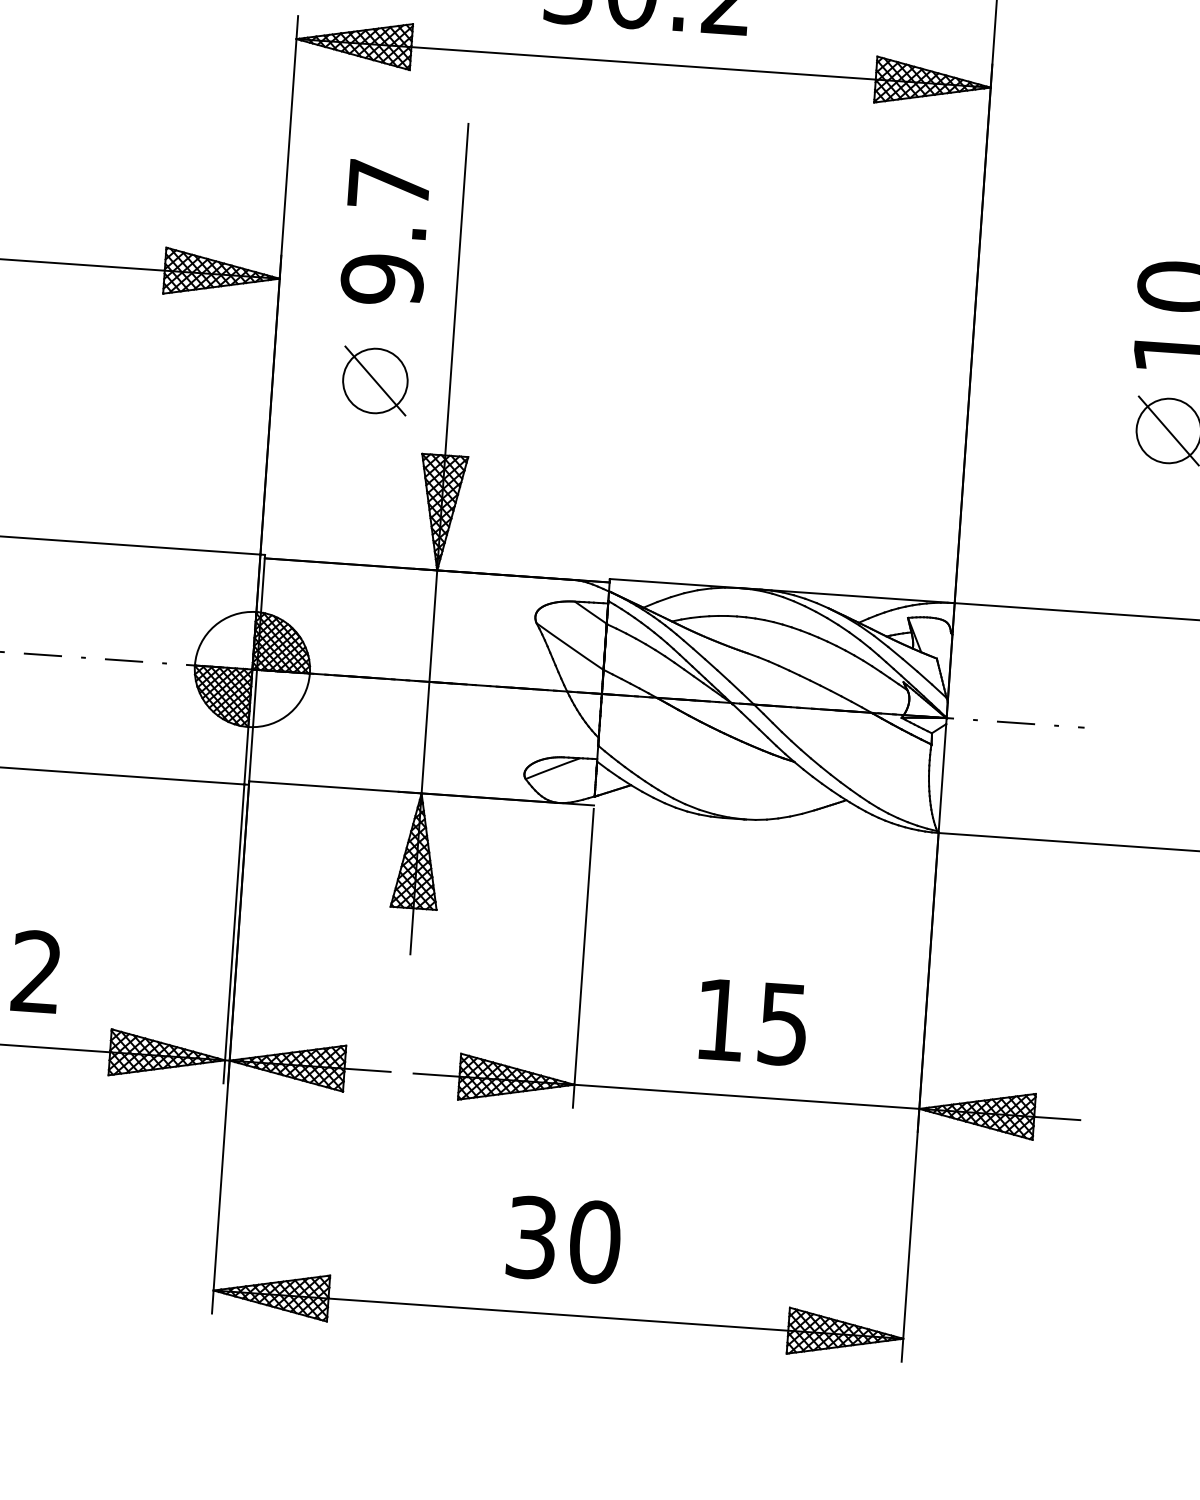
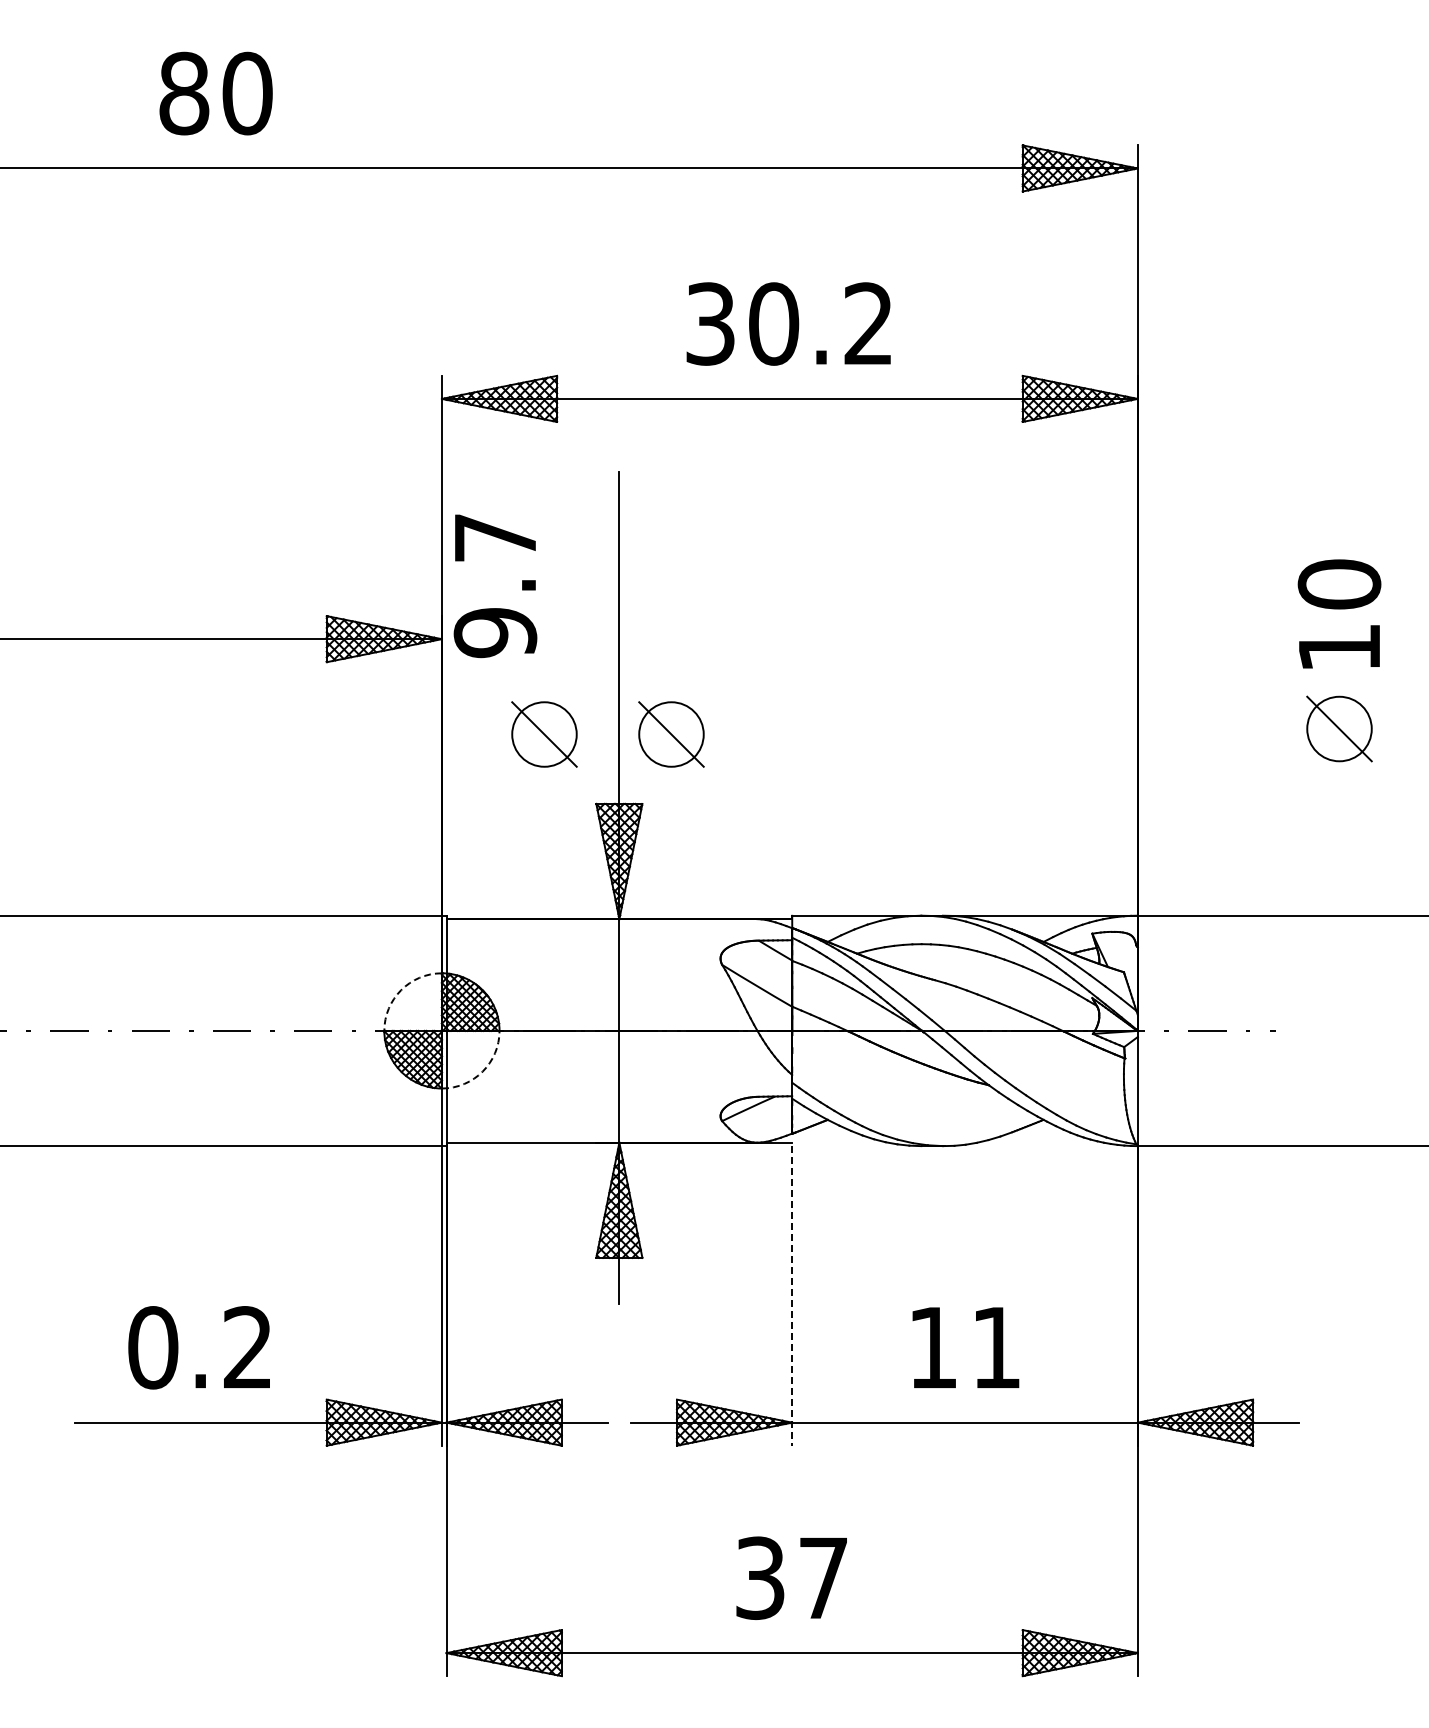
text: (385, 233) -> (495, 586), moved
part: (502, 389) -> (671, 734), added
arc: (214, 626) -> (401, 990), solid -> dashed
arc: (290, 712) -> (482, 1071), solid -> dashed
line: (583, 957) -> (792, 1295), solid -> dashed
text: (782, 1024) -> (995, 1348), 15 -> 11
text: (594, 1241) -> (823, 1577), 30 -> 37

